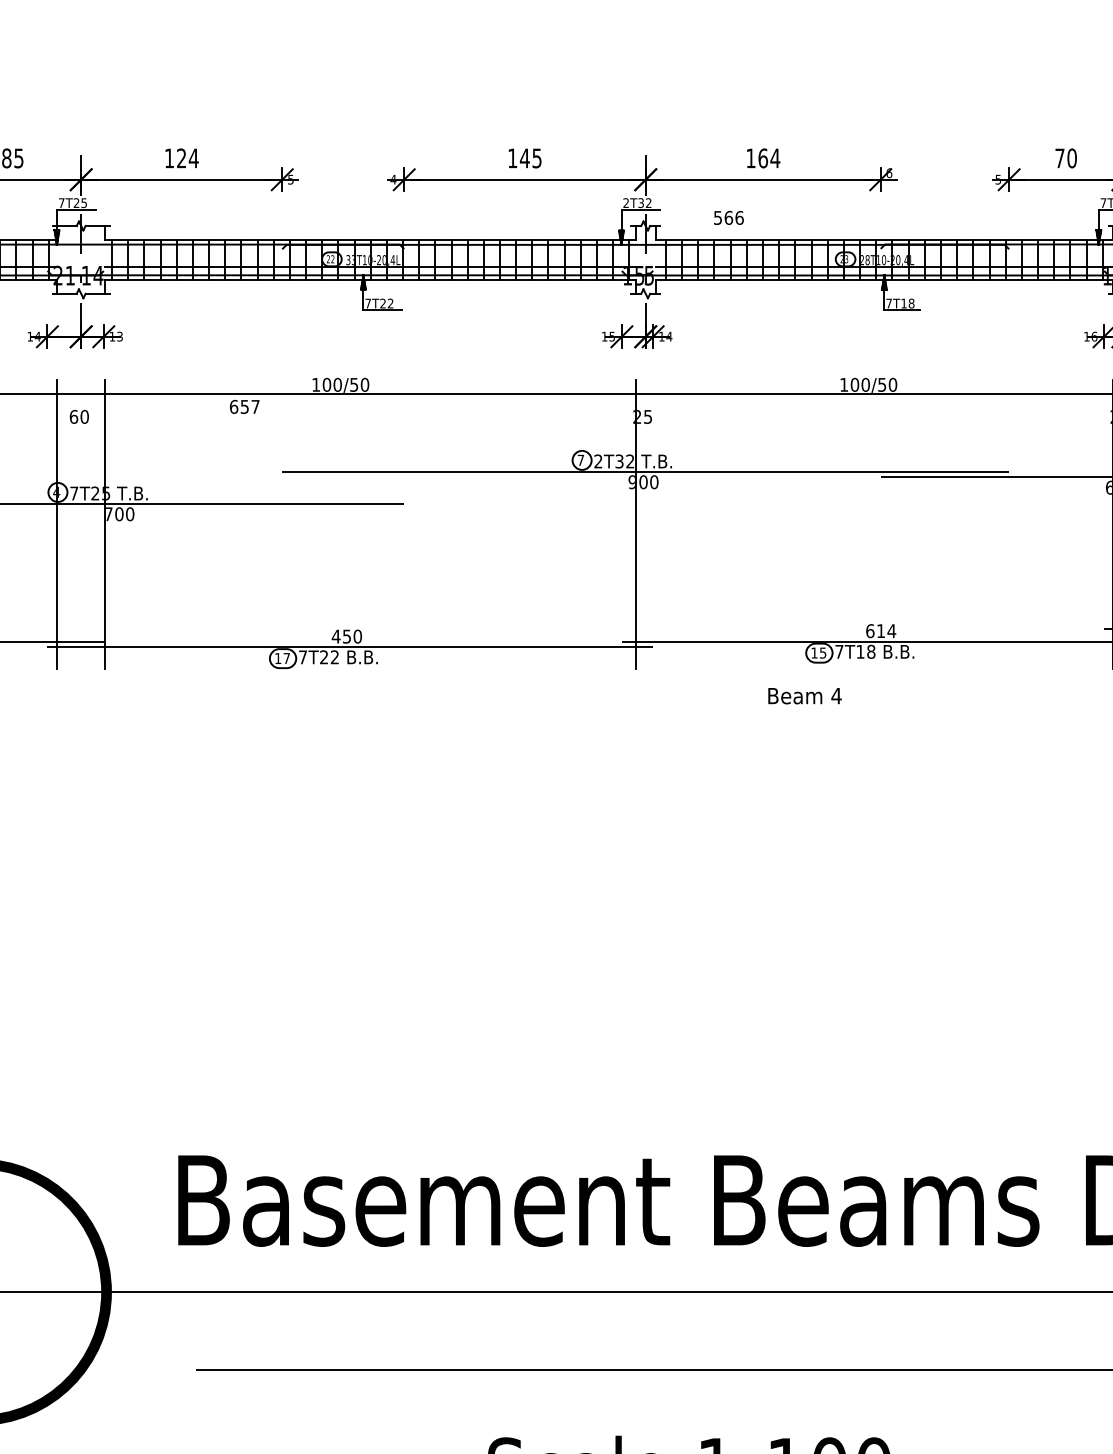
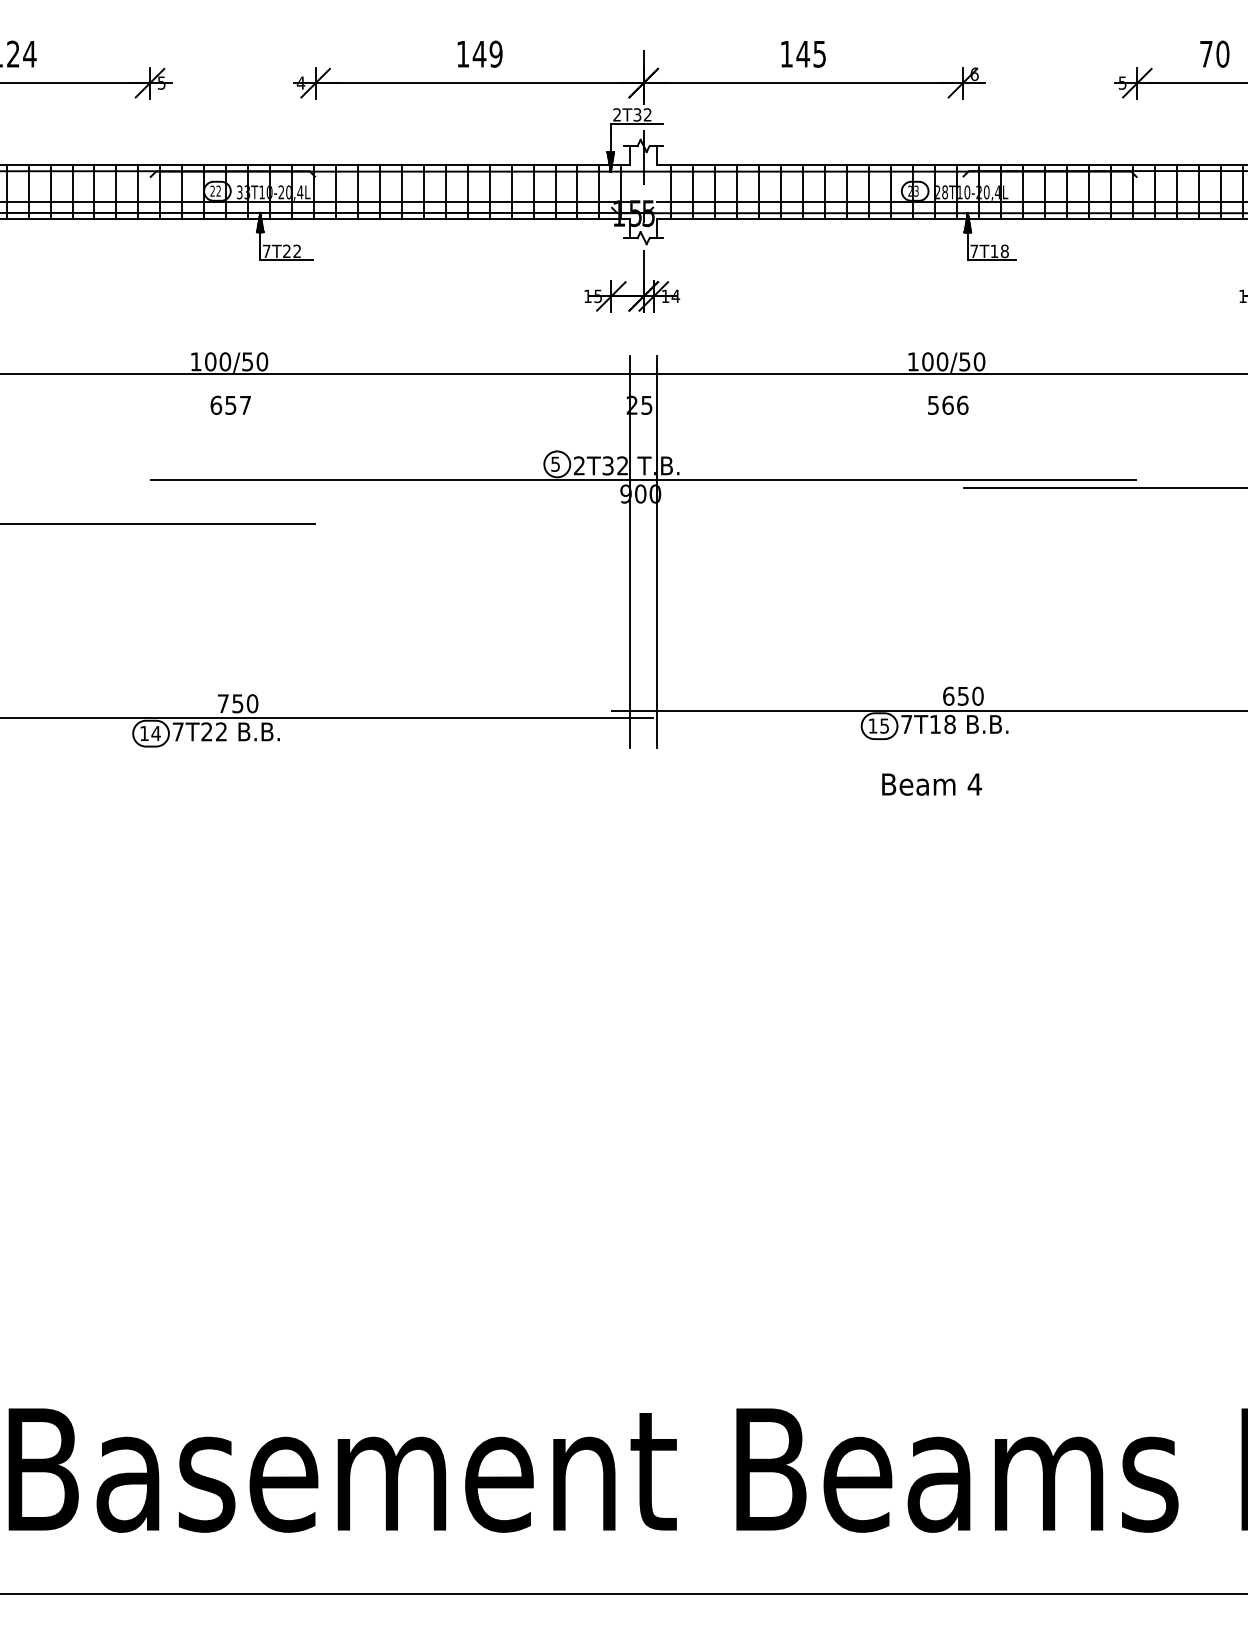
text: (536, 158) -> (495, 54), 145 -> 149
text: (769, 158) -> (811, 54), 164 -> 145
text: (728, 217) -> (947, 404), moved
text: (244, 406) -> (230, 404), moved
text: (580, 460) -> (555, 464), 7 -> 5
line: (655, 524) -> (656, 551), added
text: (886, 631) -> (970, 696), 614 -> 650
text: (335, 636) -> (222, 703), 450 -> 750
text: (286, 658) -> (155, 733), 17 -> 14
text: (804, 696) -> (931, 785), moved

